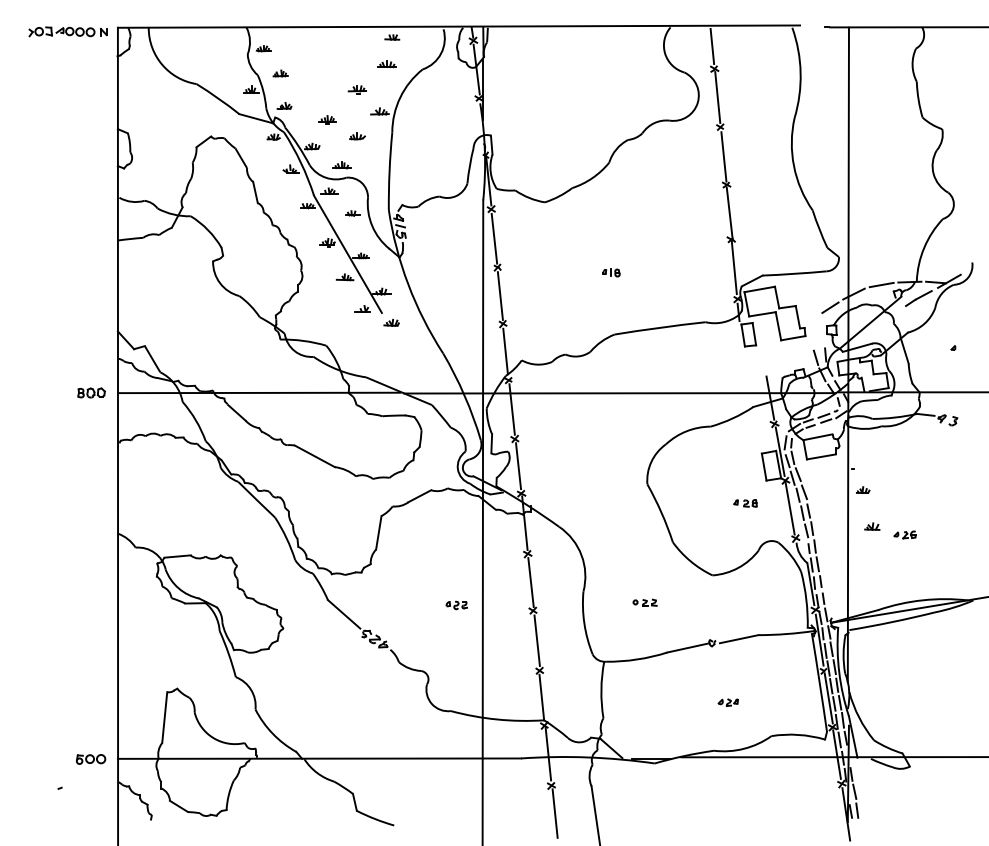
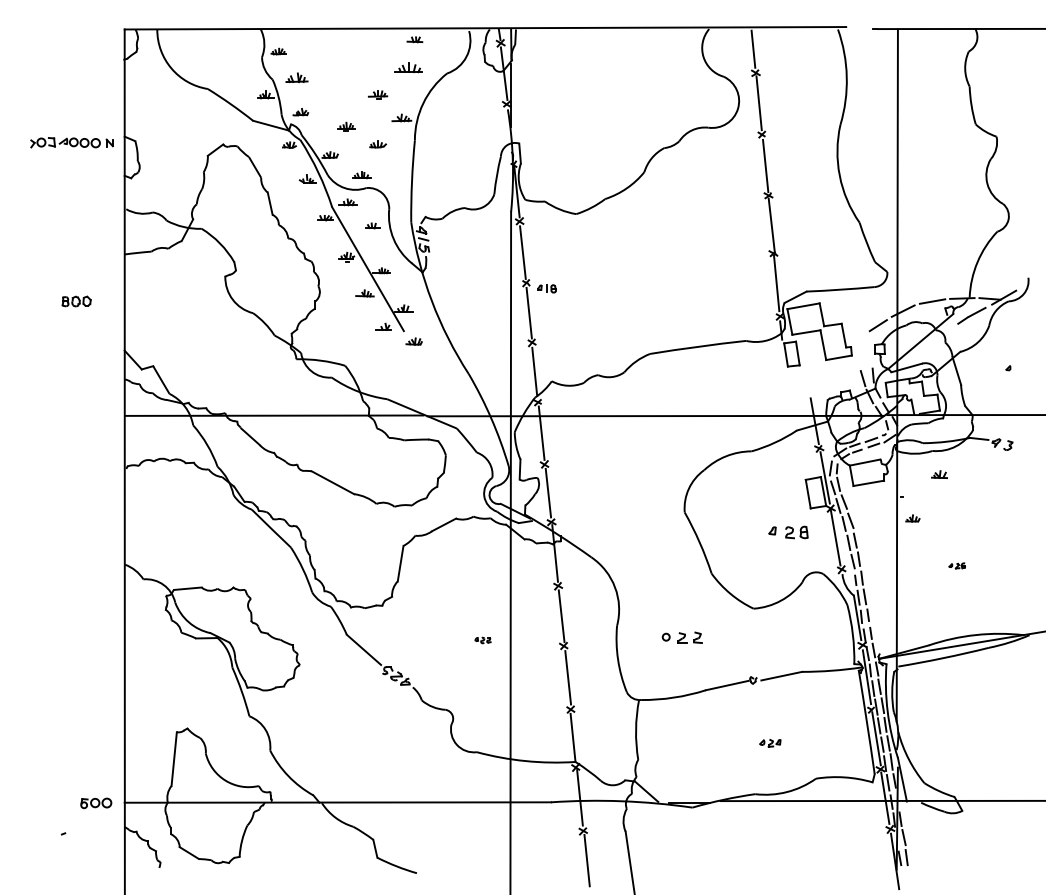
part: (67, 31) -> (71, 142), moved
part: (386, 64) -> (408, 68), size x1.4
part: (280, 73) -> (296, 77), size x1.4
part: (611, 272) -> (547, 288), moved
part: (91, 392) -> (76, 301), moved
part: (745, 503) -> (788, 532), size x1.6
part: (872, 526) -> (939, 474), moved
part: (904, 534) -> (956, 565), size x0.7
part: (644, 602) -> (681, 637), size x1.6
part: (456, 605) -> (482, 640), size x0.7

